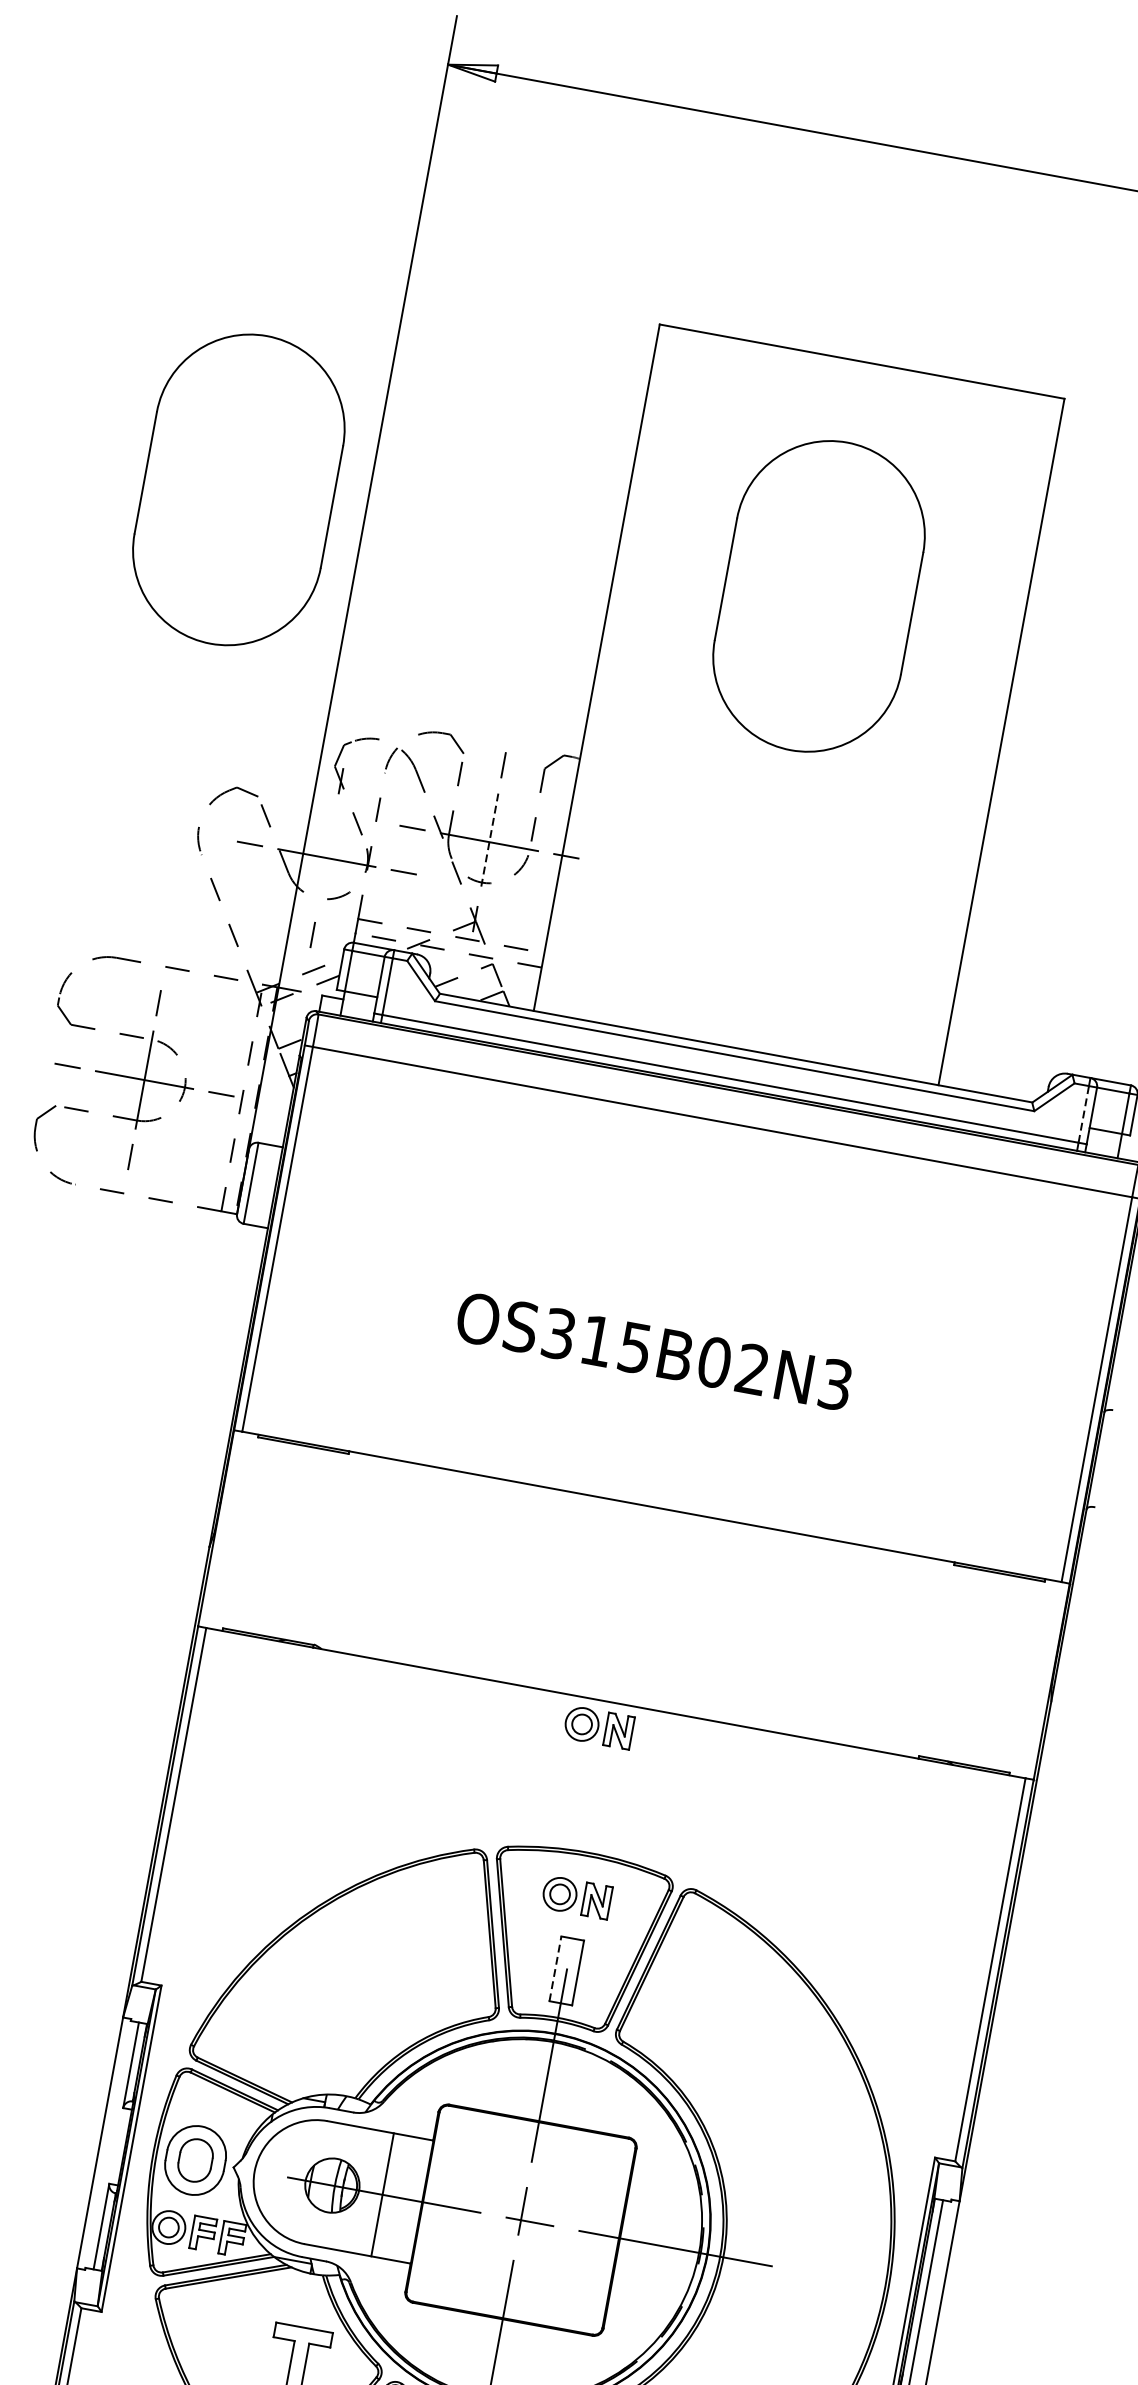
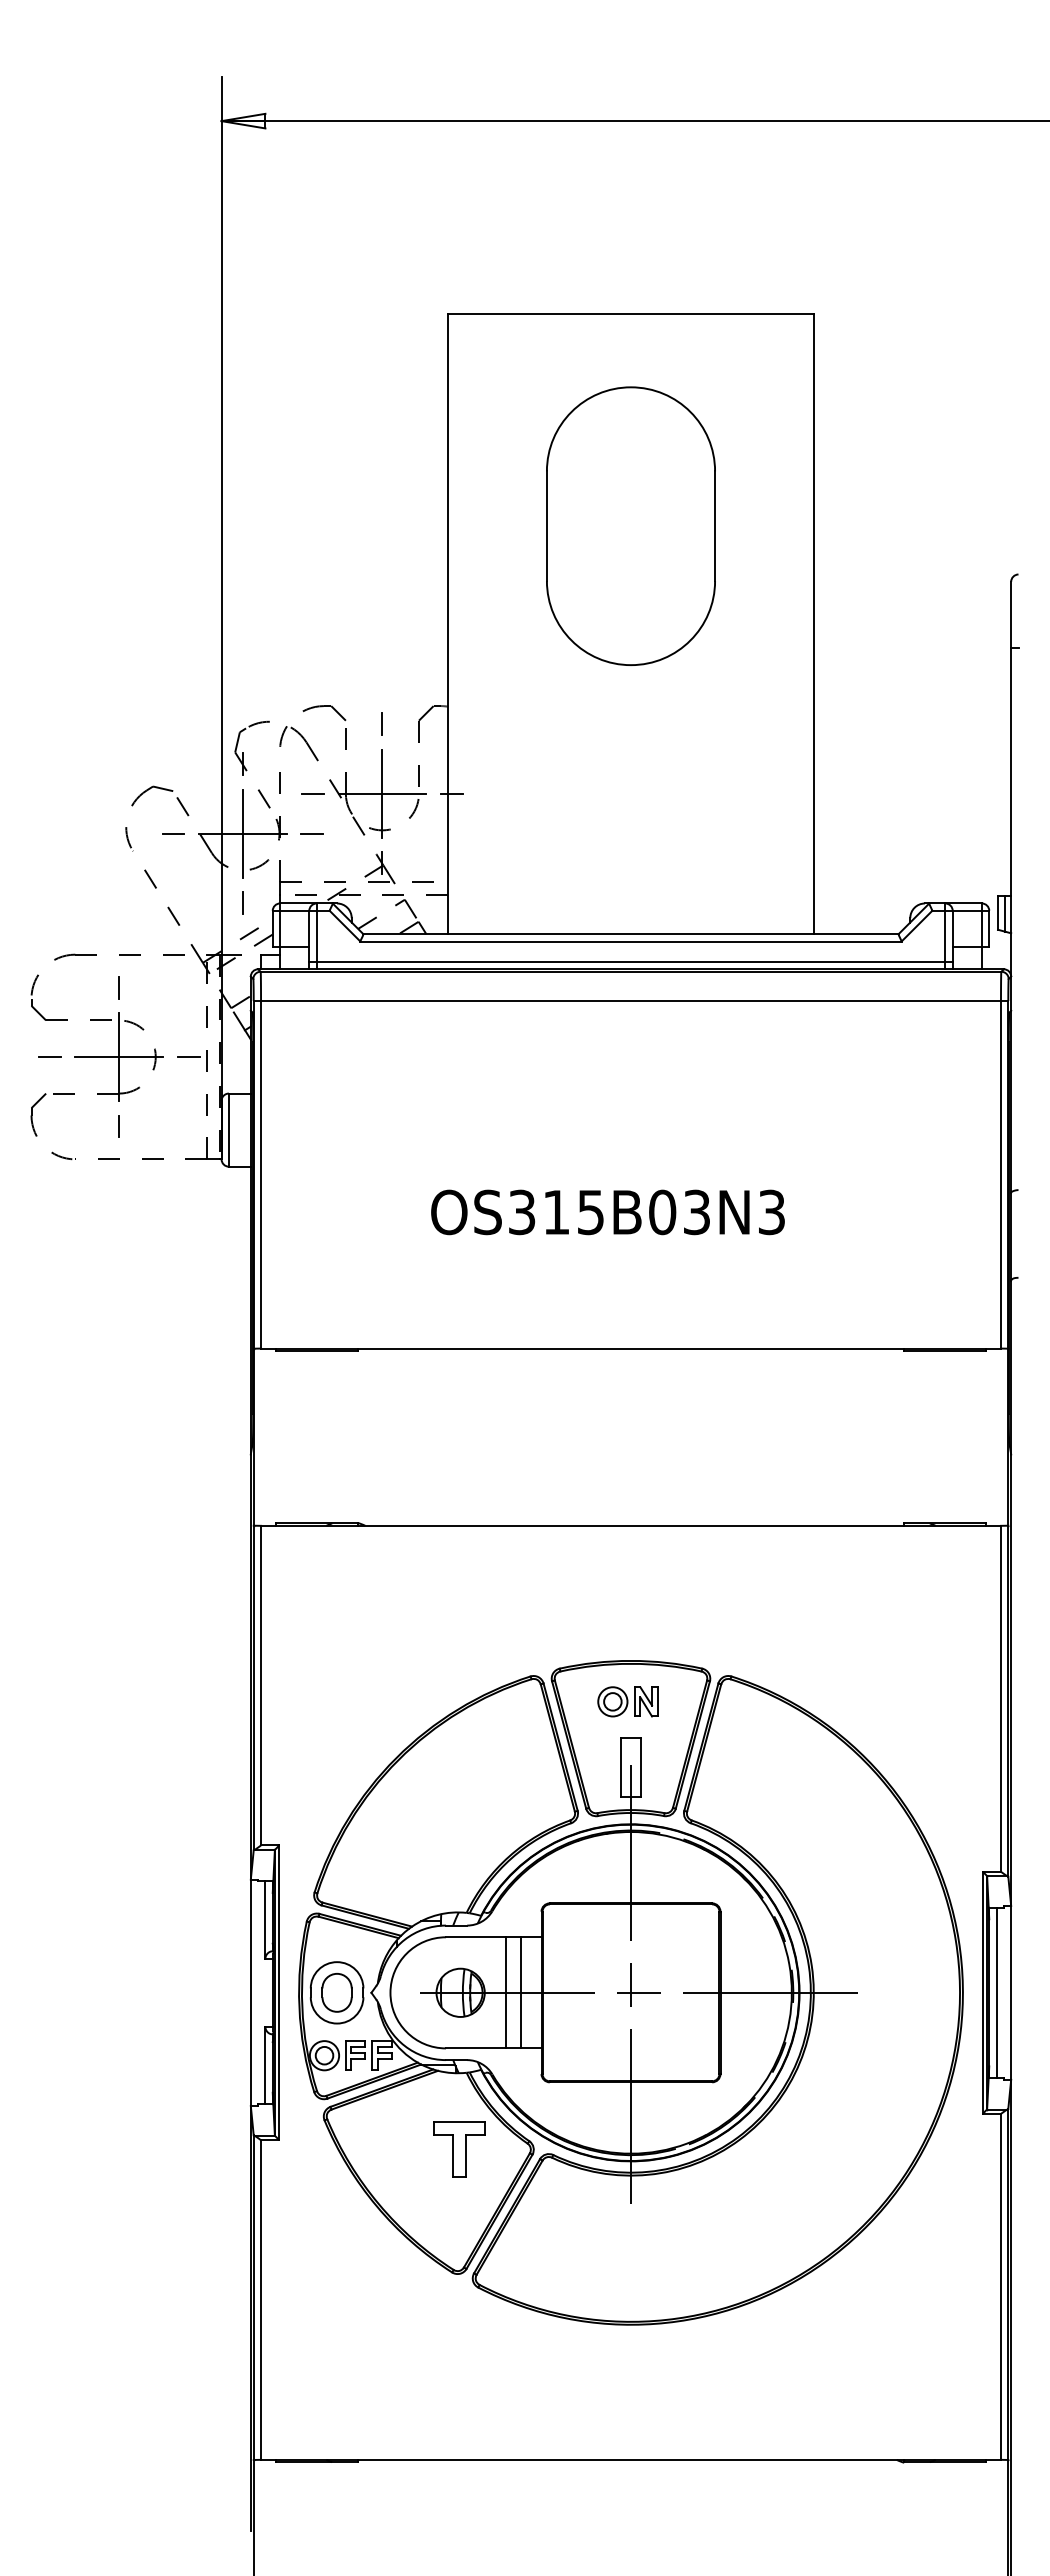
part: (238, 489) -> (106, 525), removed
line: (489, 841) -> (382, 793), dashed -> solid
line: (326, 857) -> (242, 833), added
line: (1083, 1114) -> (945, 936), dashed -> solid
text: (752, 1369) -> (696, 1212), OS315B02N3 -> OS315B03N3
part: (598, 1727) -> (619, 1549), removed
line: (555, 1968) -> (620, 1767), dashed -> solid
line: (398, 2197) -> (520, 1992), added

